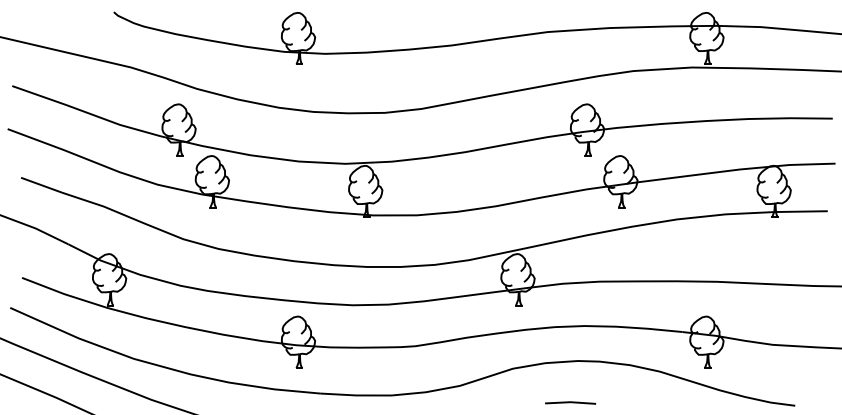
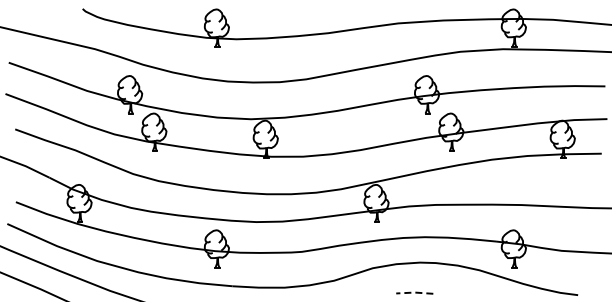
line: (570, 402) -> (414, 292), solid -> dashed

